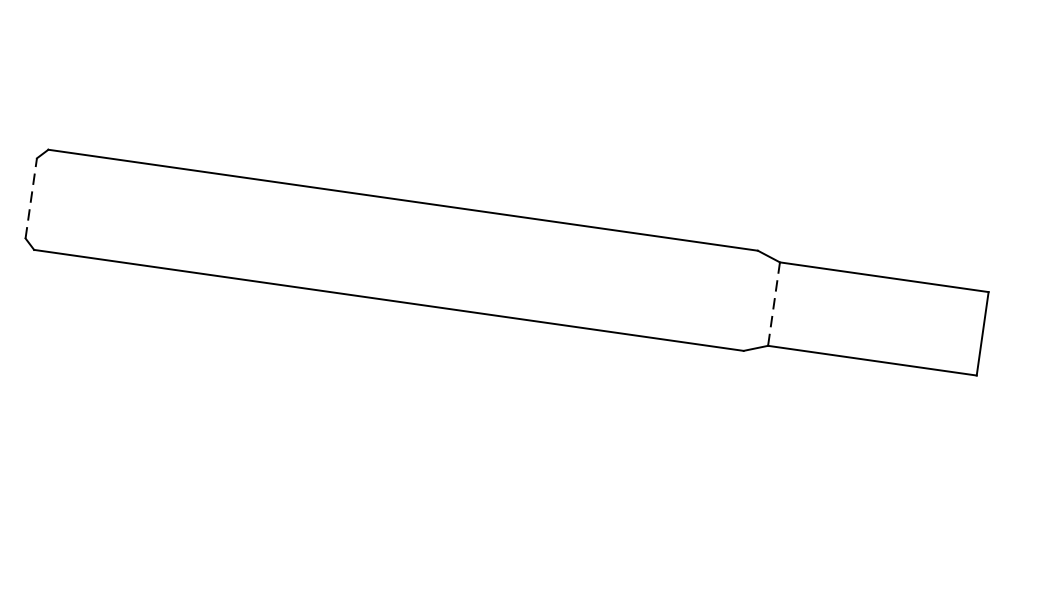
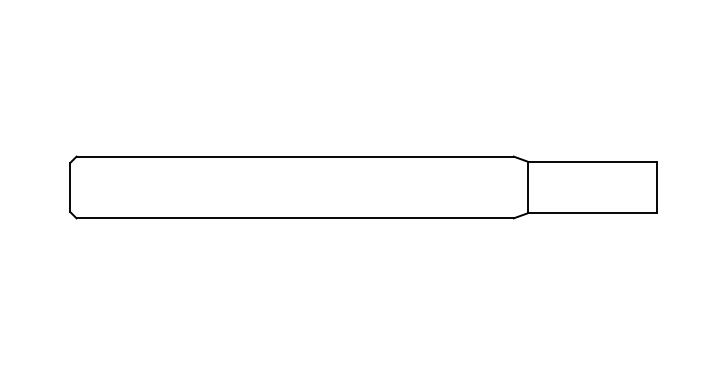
line: (31, 198) -> (70, 187), dashed -> solid
line: (774, 304) -> (528, 187), dashed -> solid

